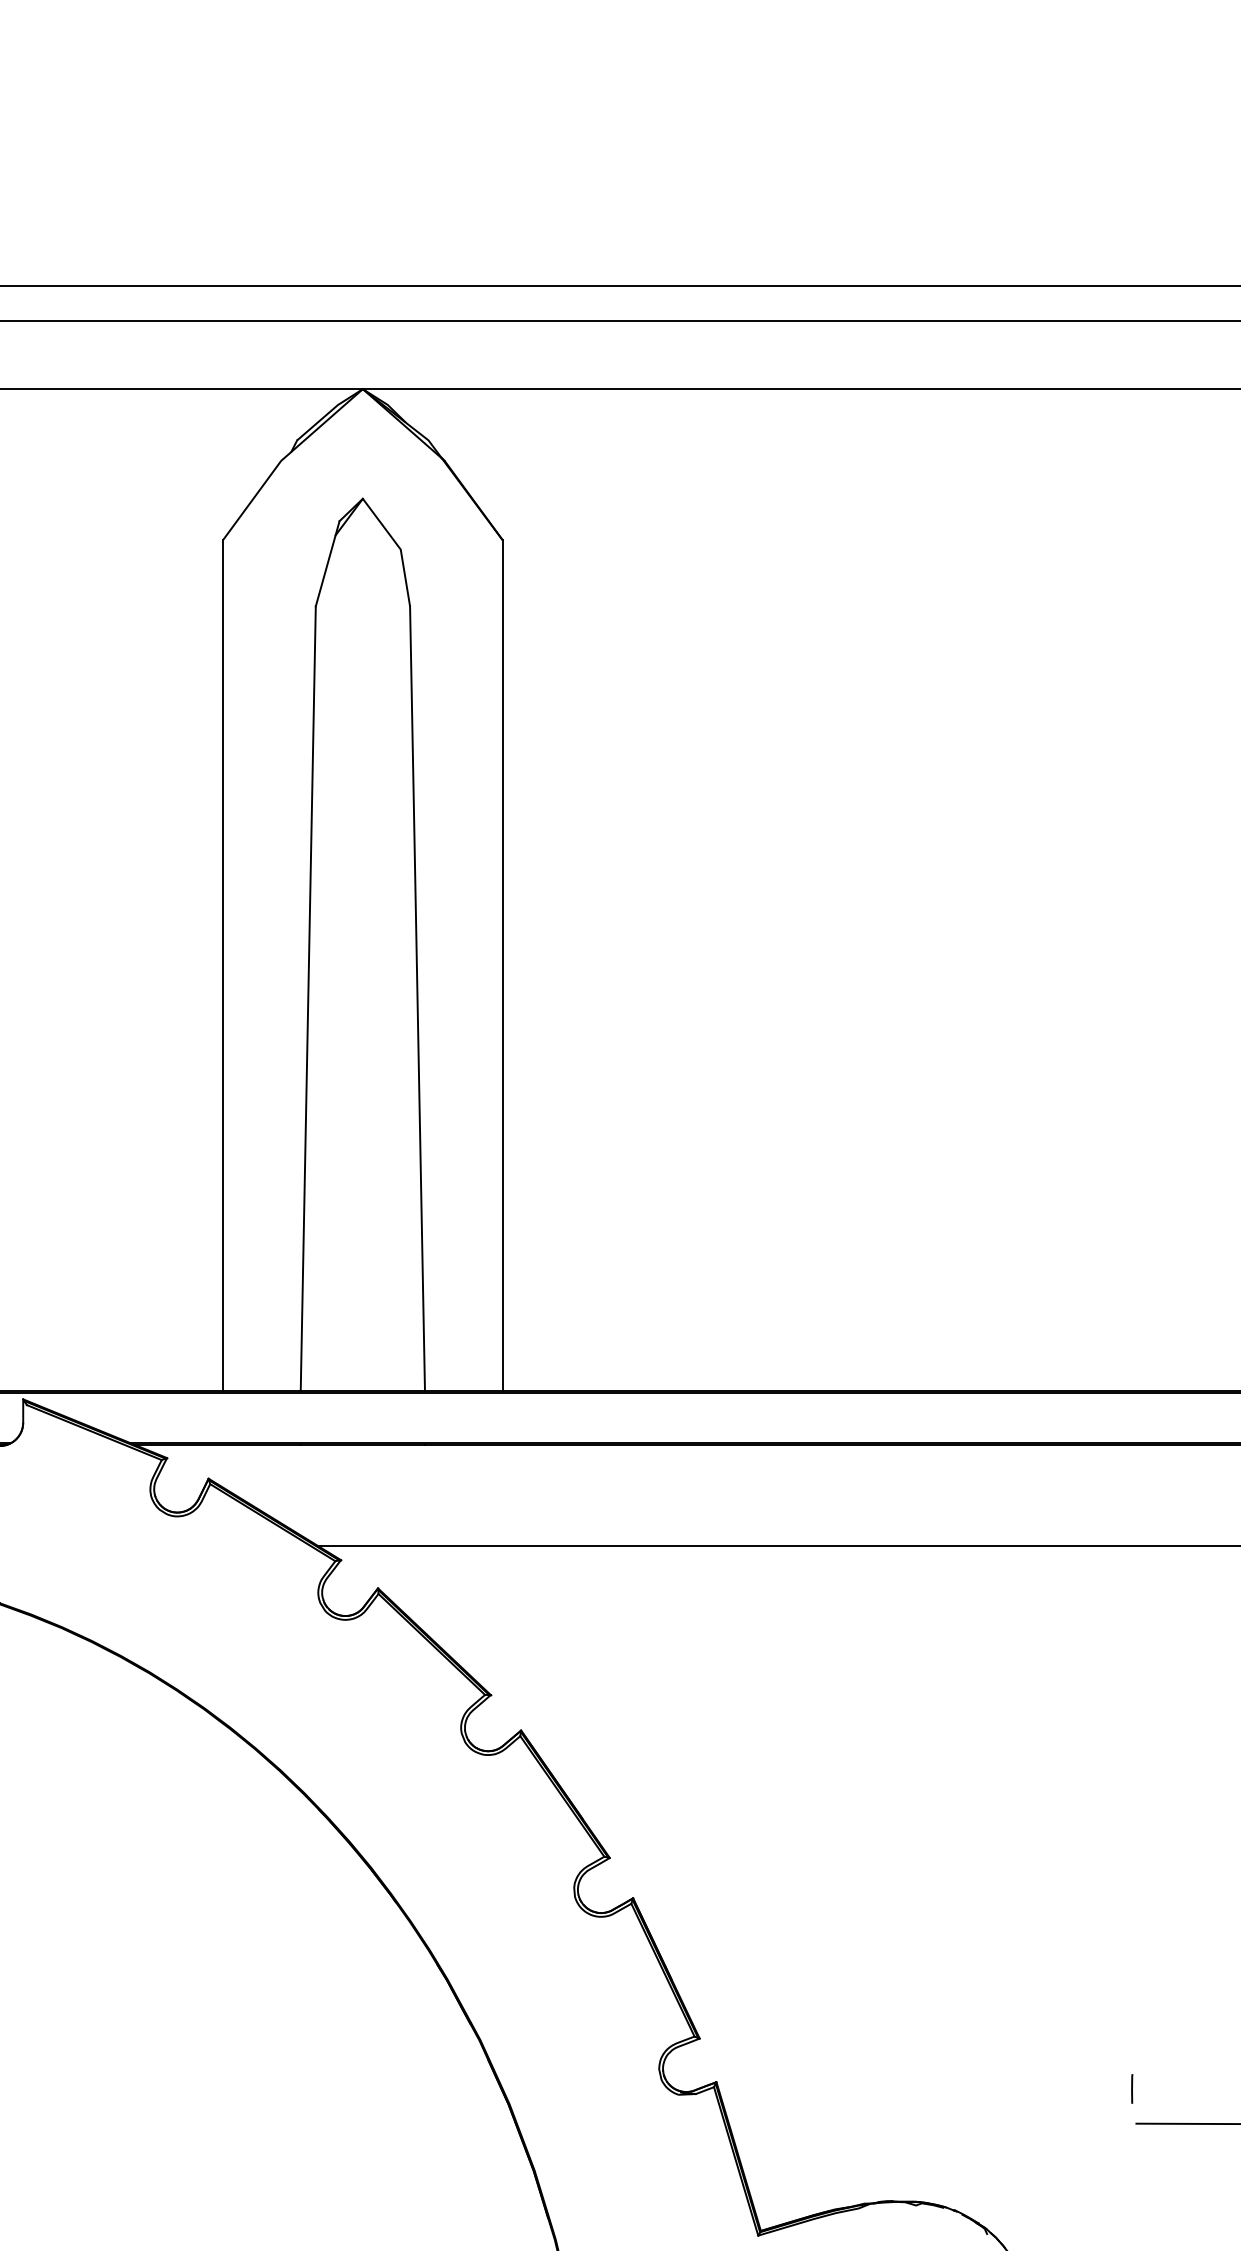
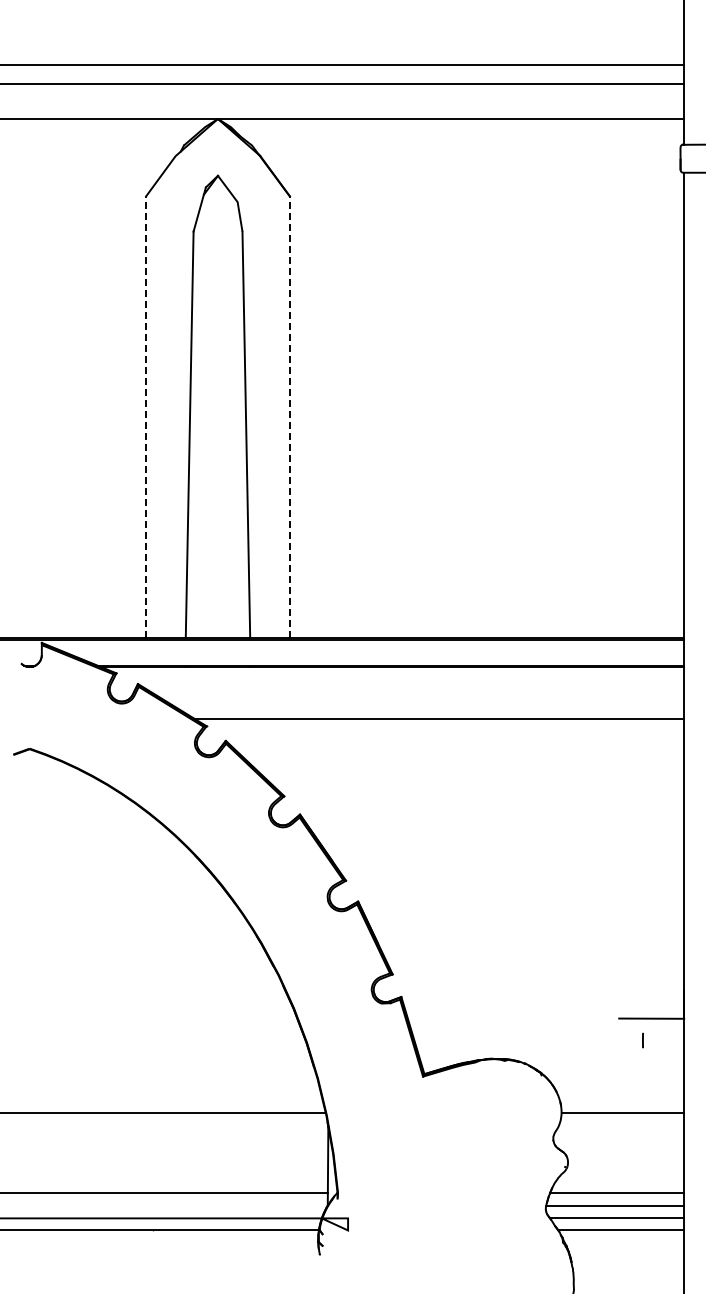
line: (223, 964) -> (145, 417), solid -> dashed
line: (502, 964) -> (290, 417), solid -> dashed
line: (1131, 2088) -> (642, 1040), moved

